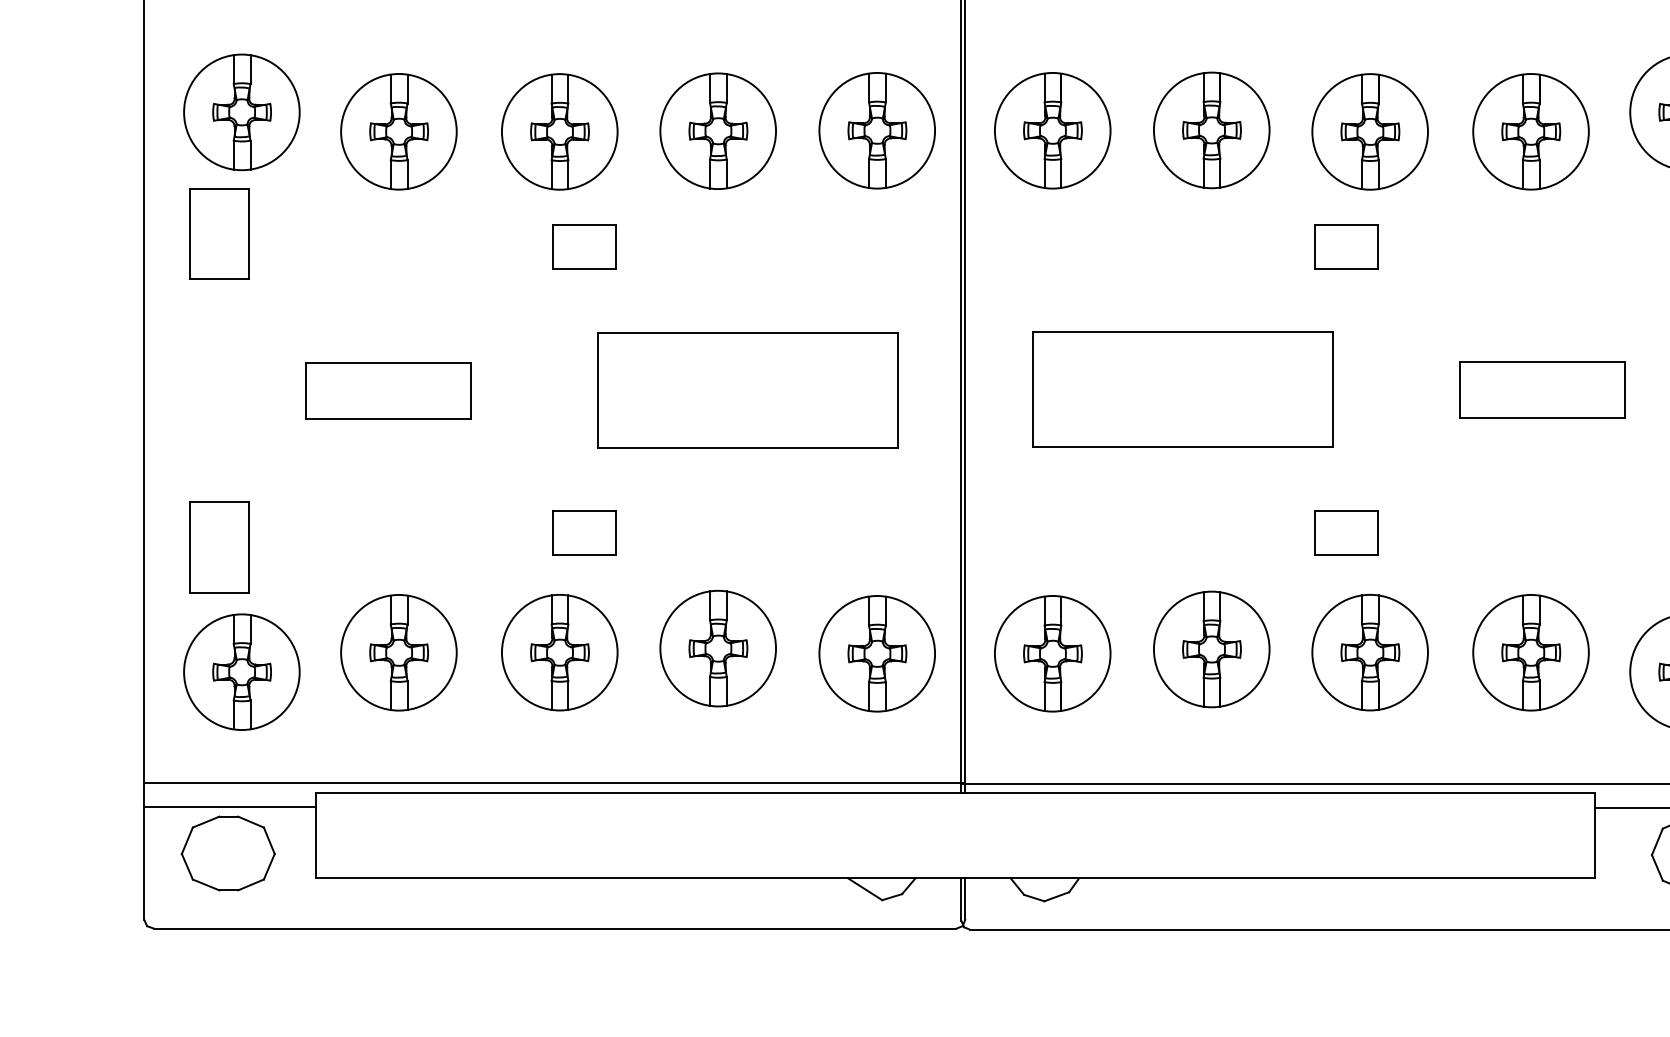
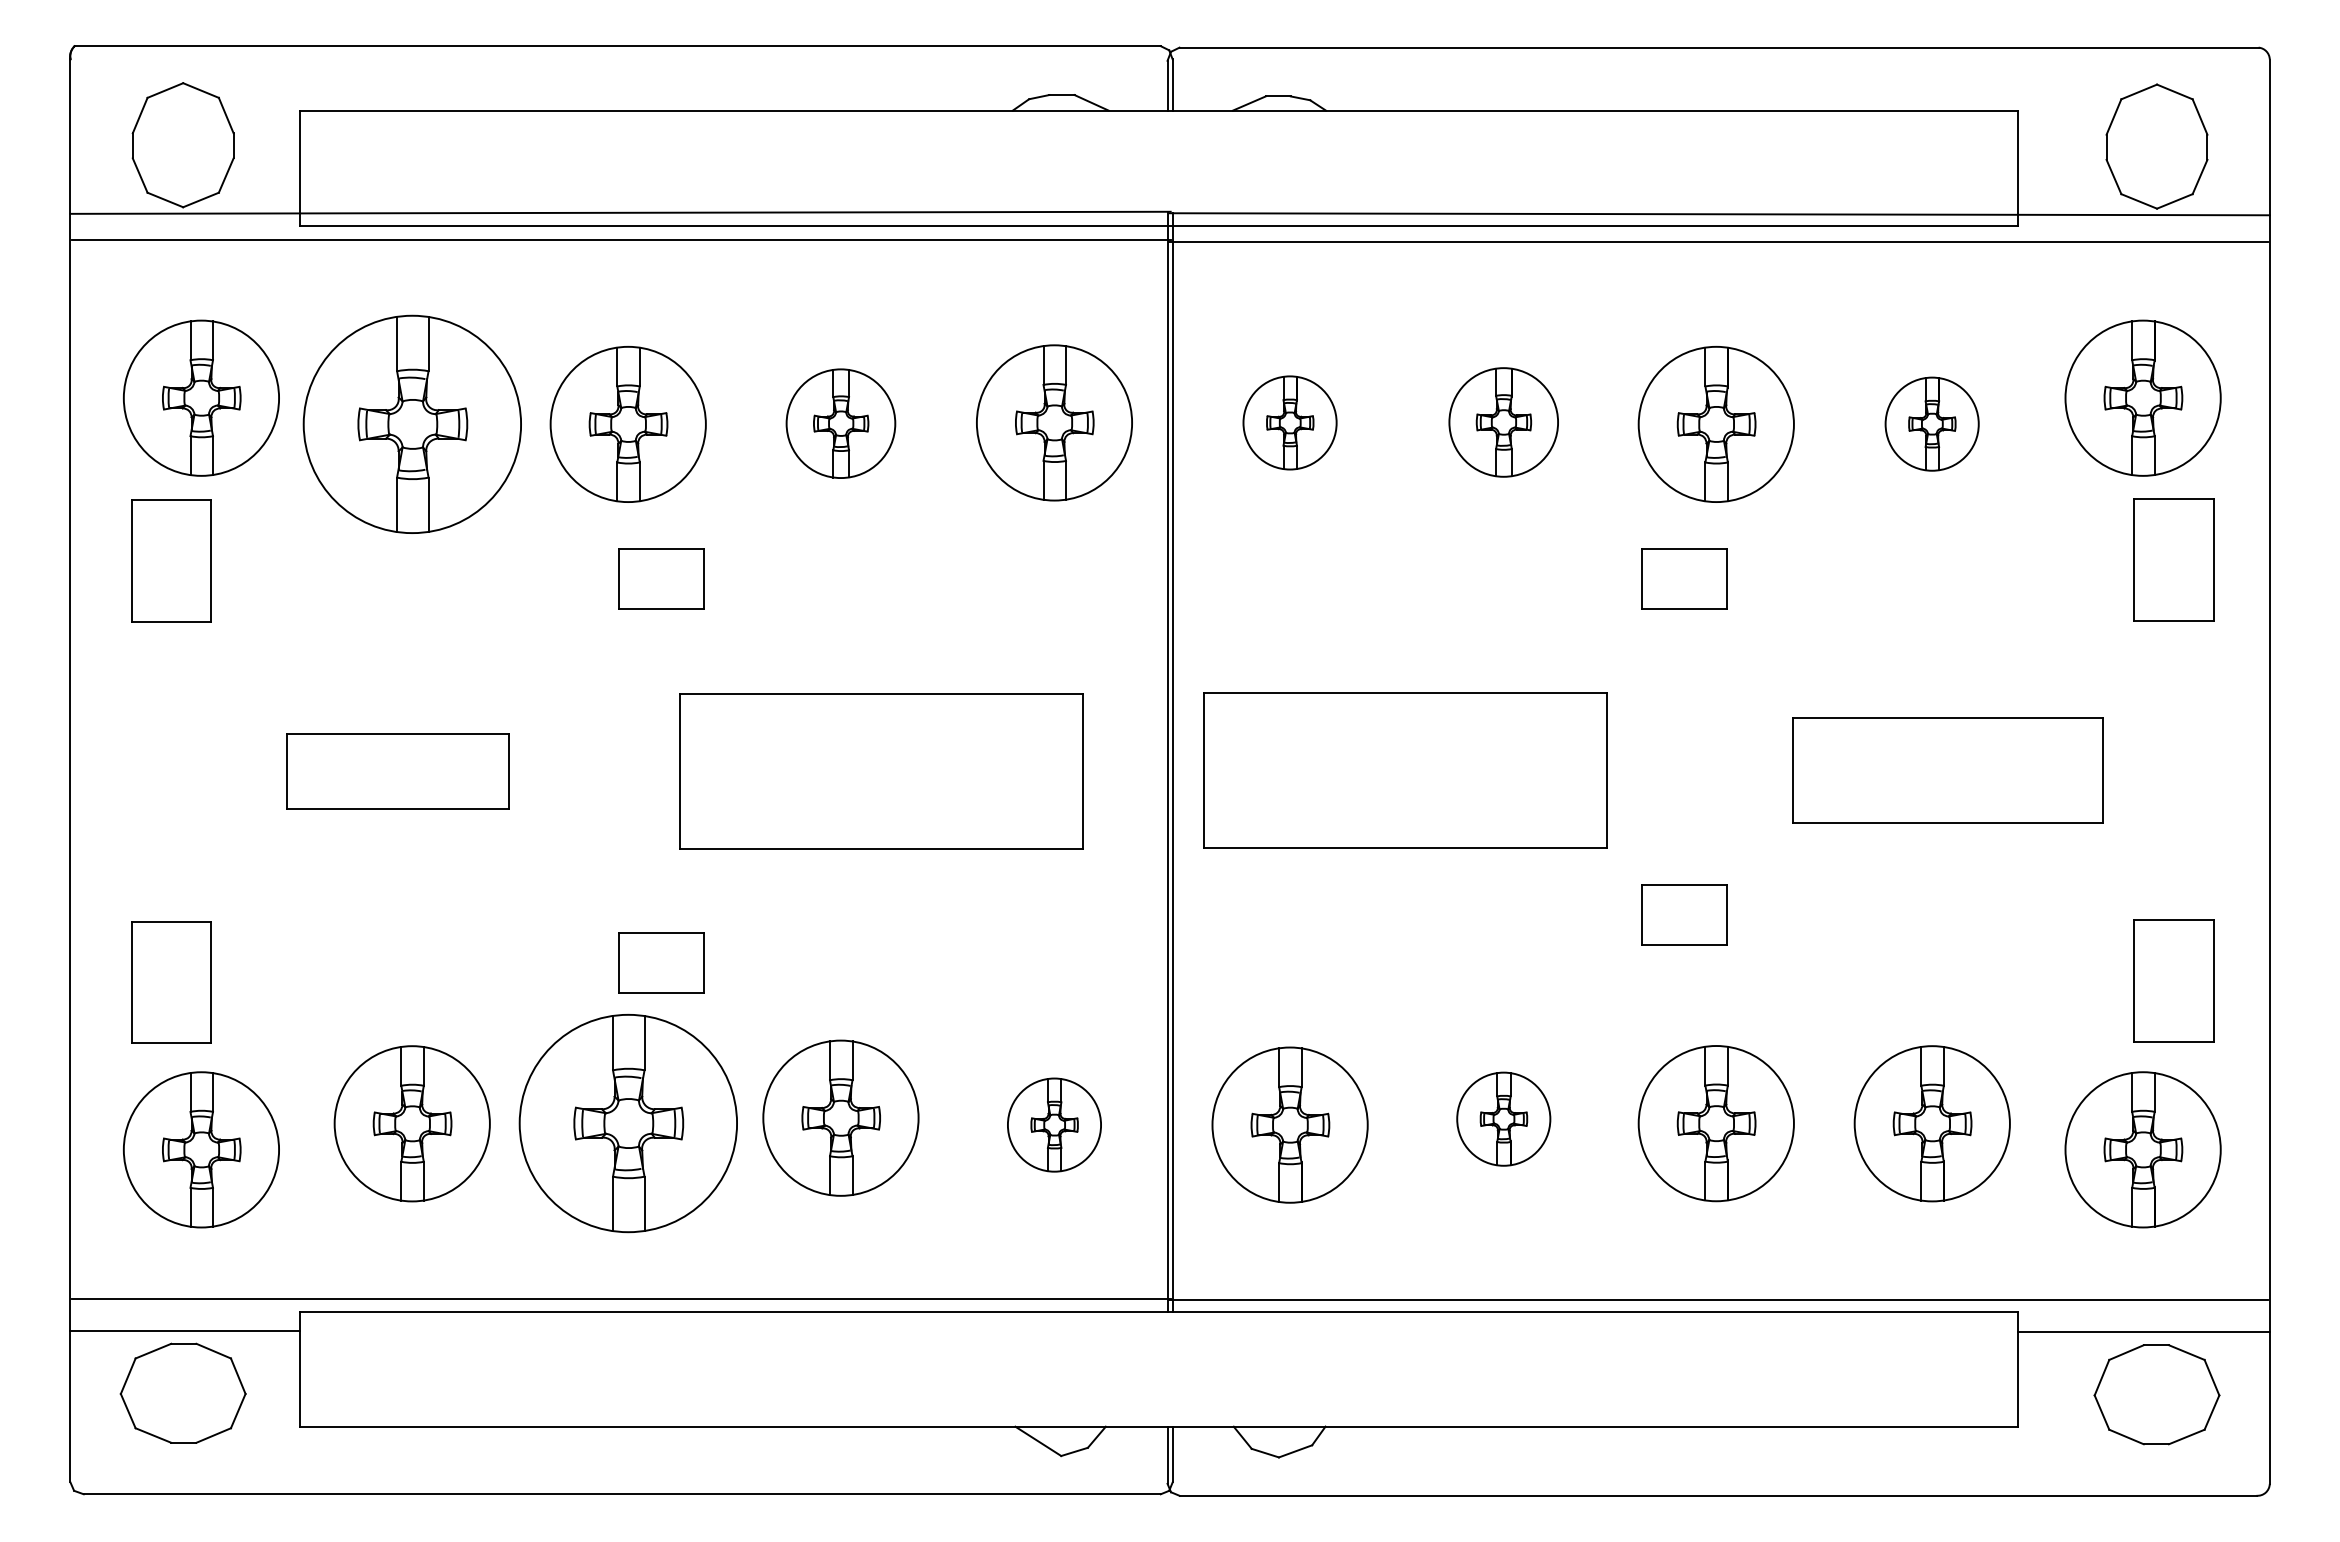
part: (1052, 130) -> (1289, 422), size x0.6
part: (1211, 130) -> (1503, 422), size x0.7
part: (398, 131) -> (411, 423), size x1.4
part: (717, 131) -> (840, 423), size x0.7
part: (1530, 131) -> (1931, 423), size x0.6
part: (1182, 389) -> (1405, 770), moved
part: (1542, 389) -> (1947, 770), size x1.4
part: (1346, 532) -> (1684, 914), moved
part: (1211, 648) -> (1503, 1118), size x0.6
part: (559, 652) -> (627, 1123), size x1.4
part: (877, 653) -> (1054, 1124), size x0.6

